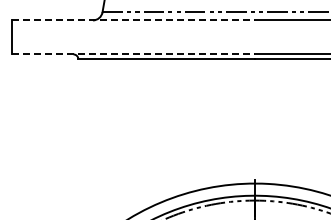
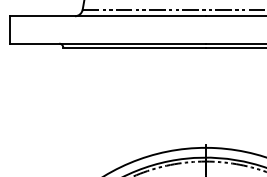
line: (133, 20) -> (107, 16), dashed -> solid
line: (133, 54) -> (107, 43), dashed -> solid

